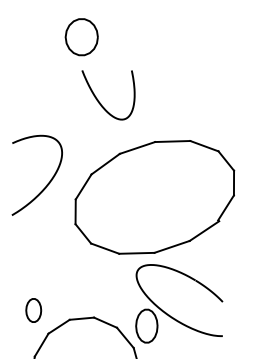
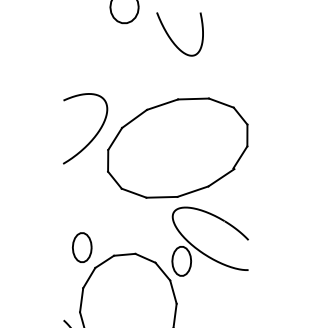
curve: (99, 101) -> (172, 39), moved
part: (154, 196) -> (177, 147), moved
part: (33, 310) -> (82, 247), size x1.43

